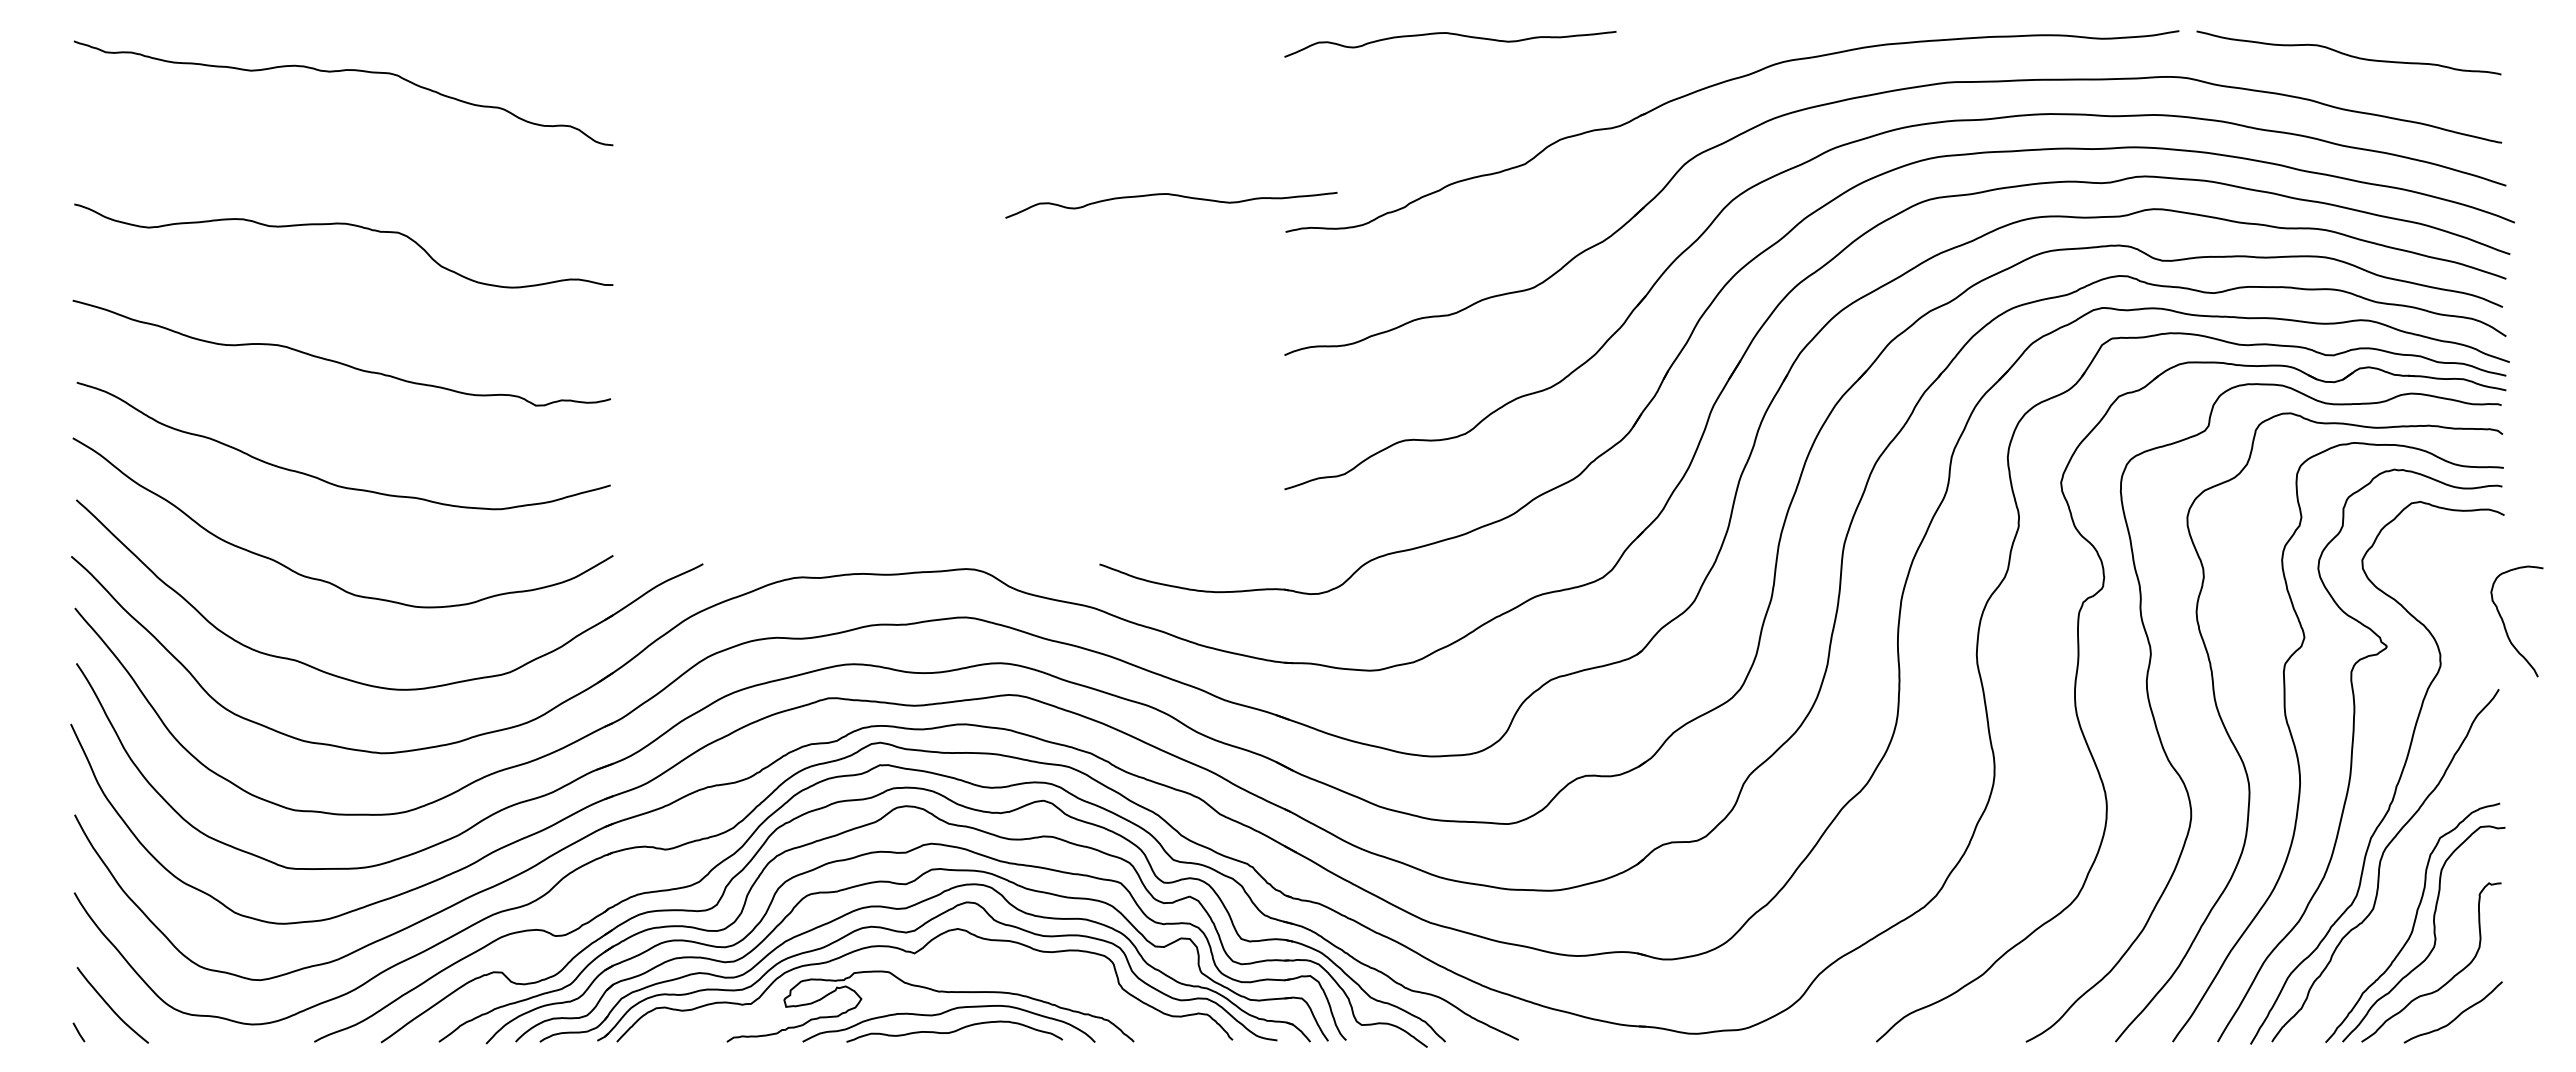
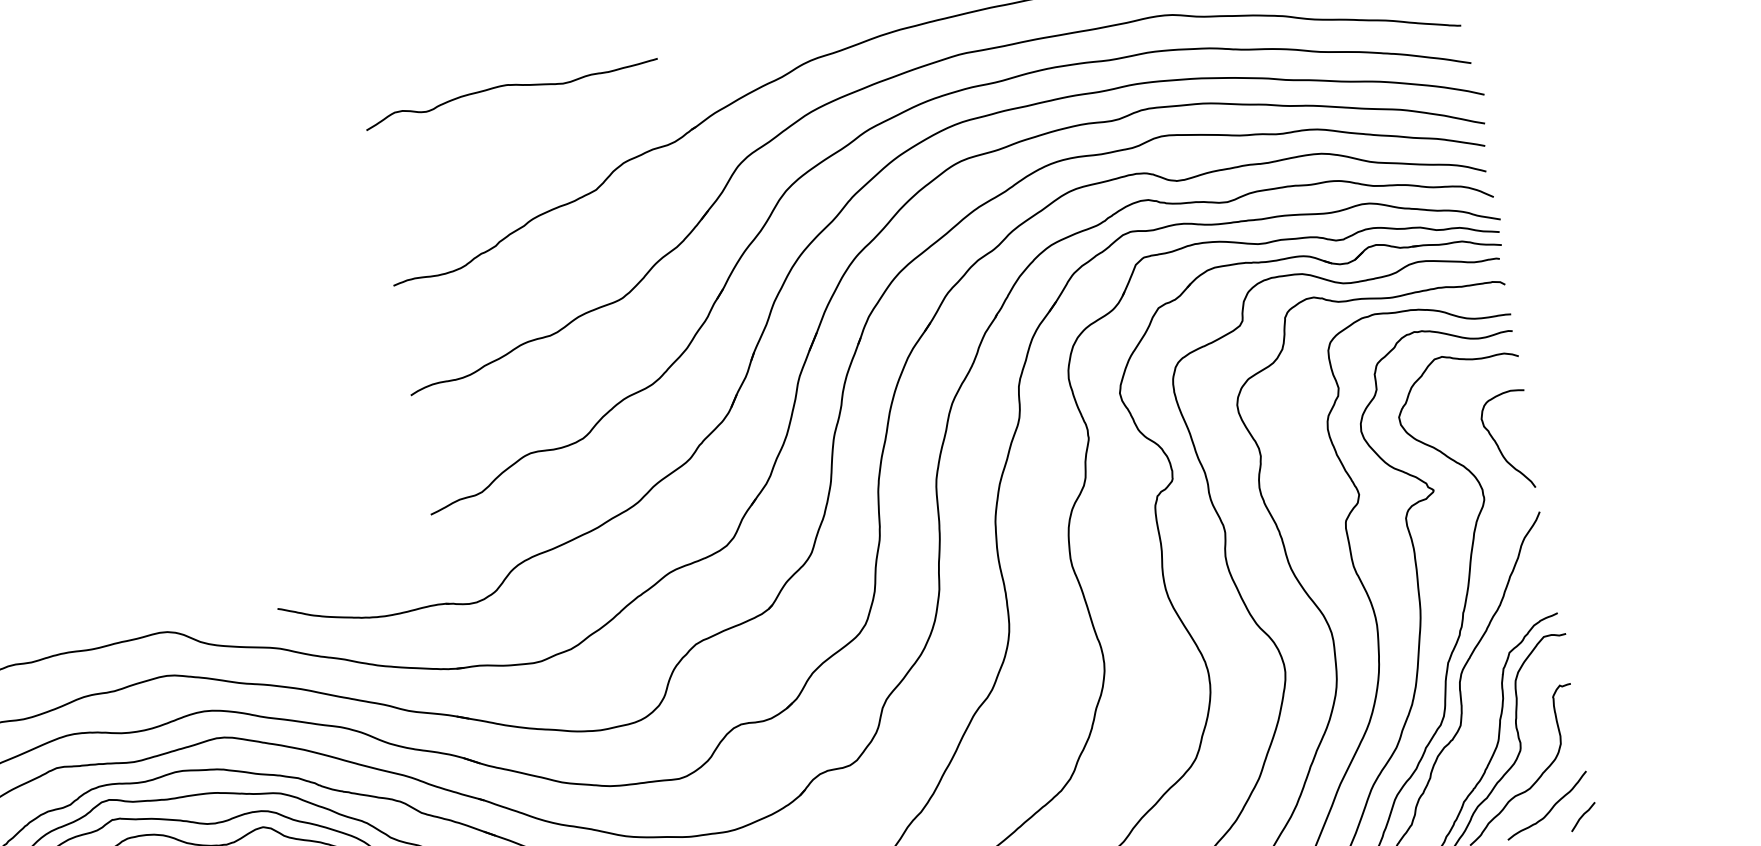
curve: (1171, 195) -> (286, 270), removed
curve: (2505, 625) -> (1499, 446), moved
curve: (2490, 1030) -> (1582, 816), added

